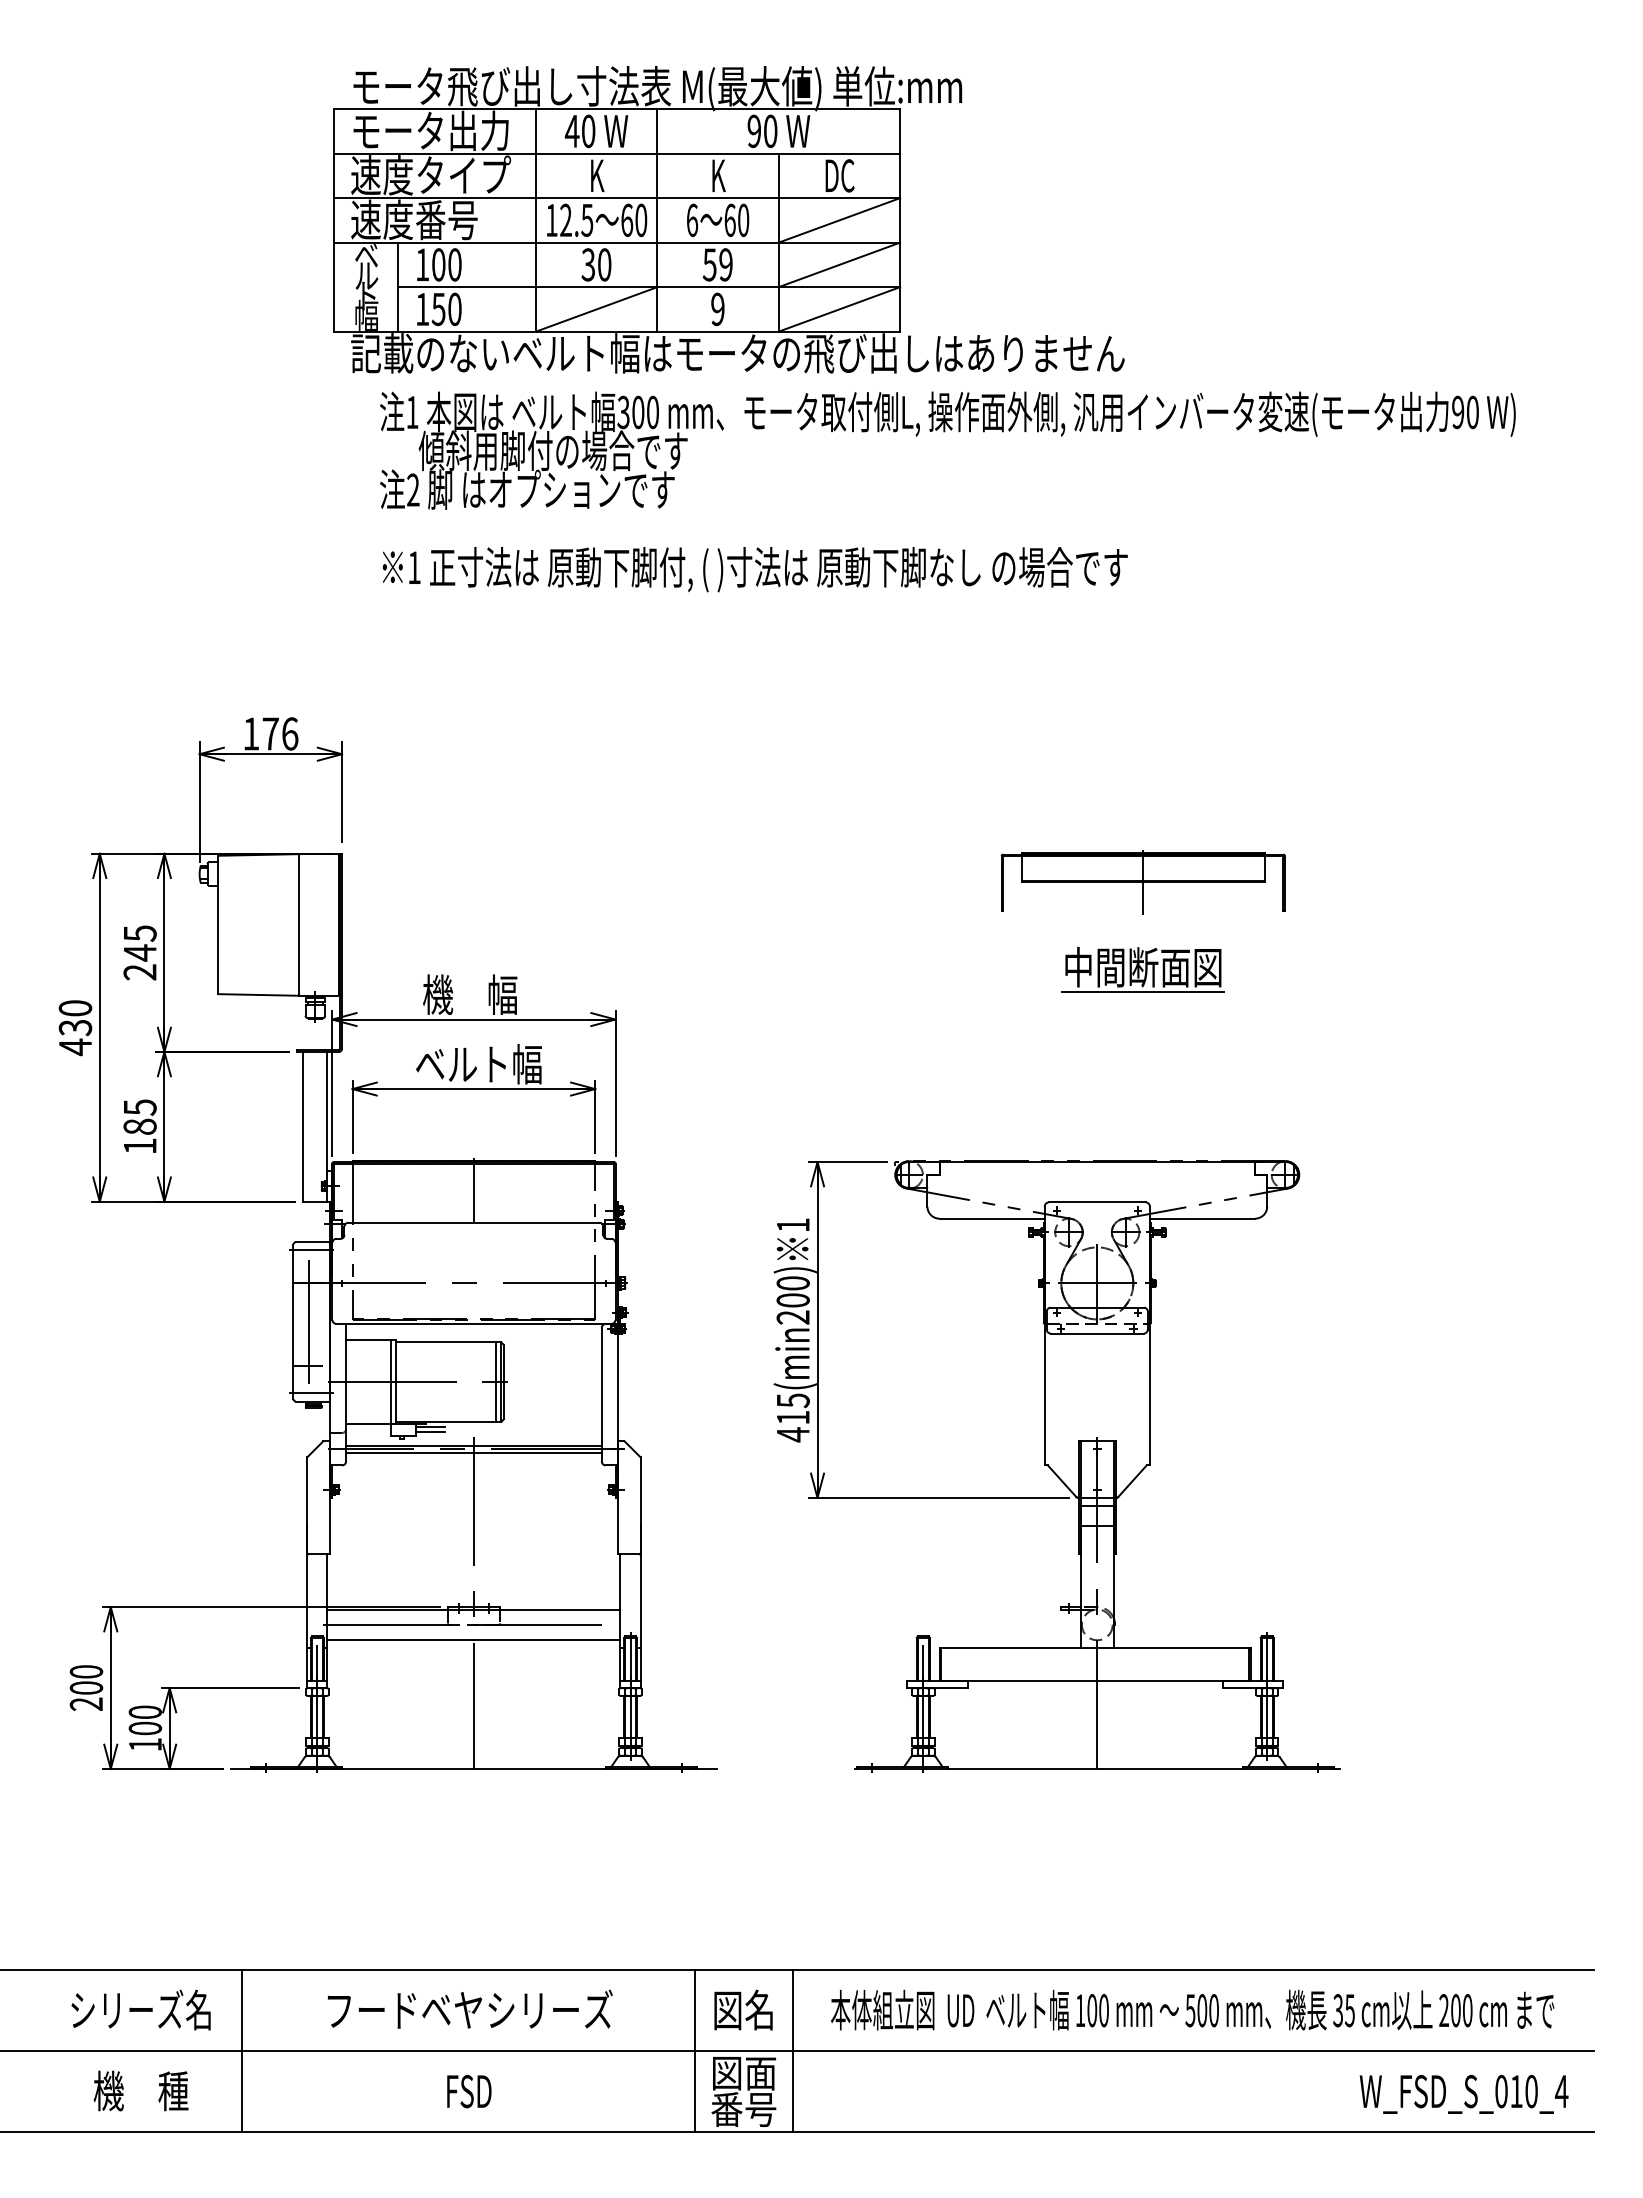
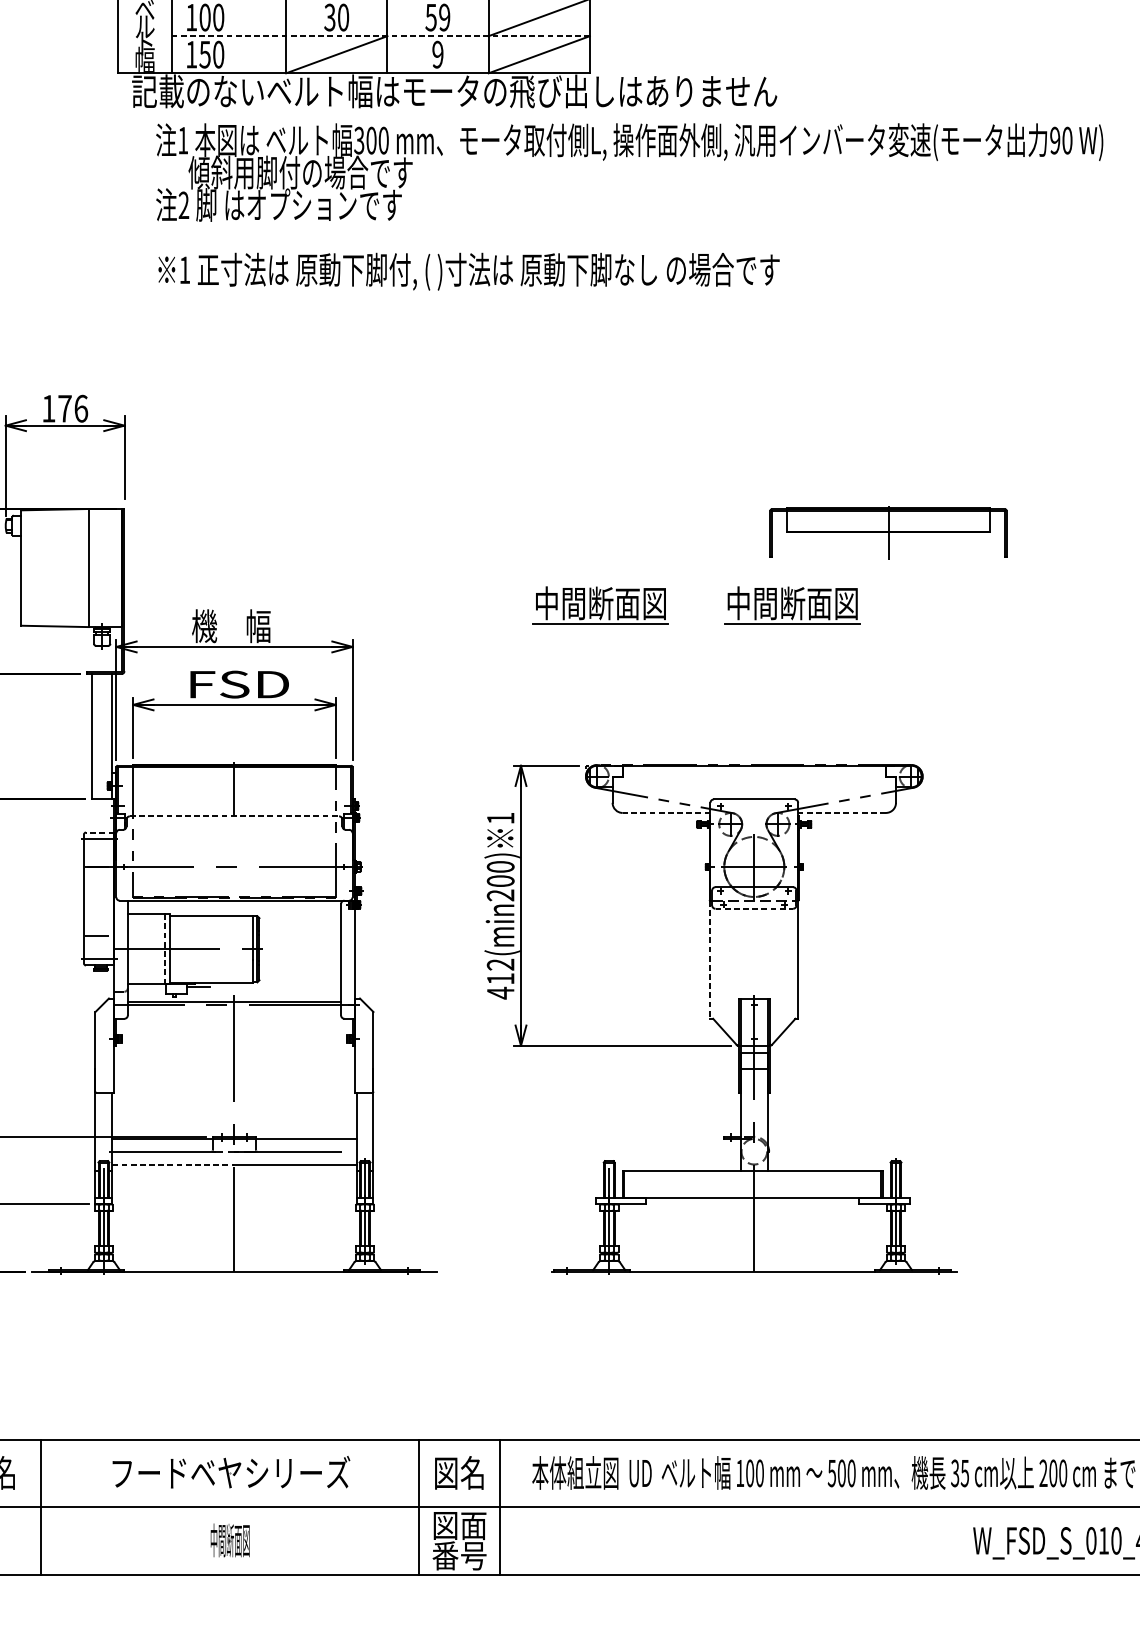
line: (649, 287) -> (380, 36), solid -> dashed
part: (1142, 882) -> (887, 532), moved
part: (912, 969) -> (600, 605), added
text: (478, 1064) -> (238, 684), ベルト幅 -> FSD
line: (992, 1218) -> (666, 812), solid -> dashed
line: (1202, 1218) -> (842, 812), solid -> dashed
line: (474, 1222) -> (234, 816), solid -> dashed
line: (312, 1242) -> (99, 832), solid -> dashed
line: (308, 1321) -> (96, 898), removed
line: (1097, 1333) -> (754, 908), solid -> dashed
line: (390, 1381) -> (164, 948), solid -> dashed
line: (1044, 1394) -> (710, 959), solid -> dashed
text: (792, 1400) -> (500, 964), 415(min200) -> 412(min200)
line: (430, 1432) -> (198, 991), removed
line: (473, 1452) -> (234, 1007), removed
line: (401, 1640) -> (174, 1164), solid -> dashed
text: (468, 2090) -> (229, 1539), FSD -> 中間断面図

